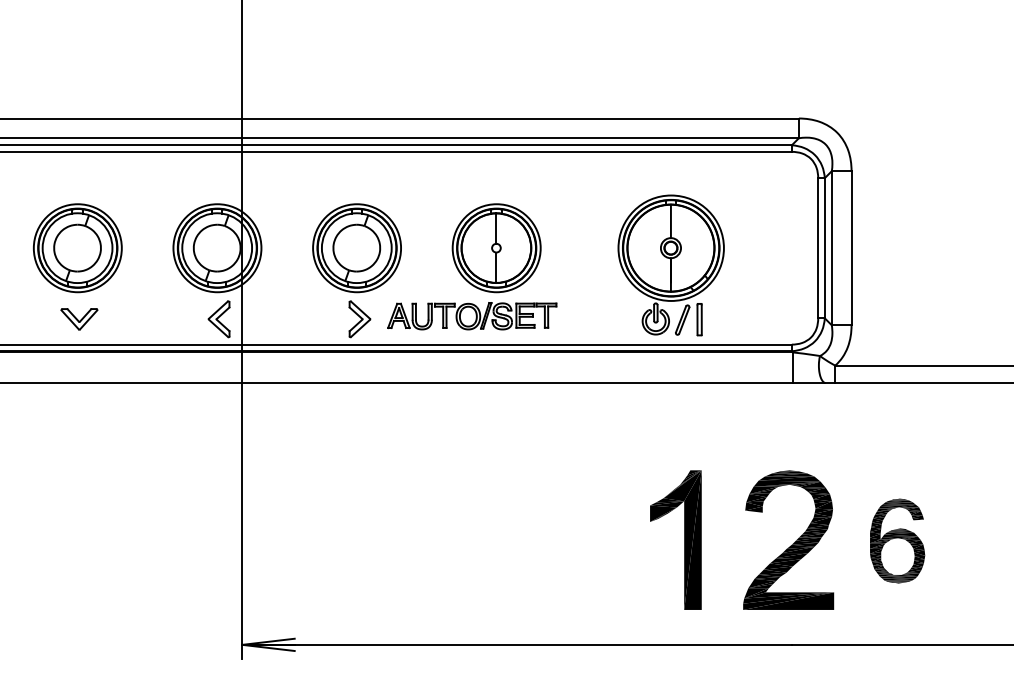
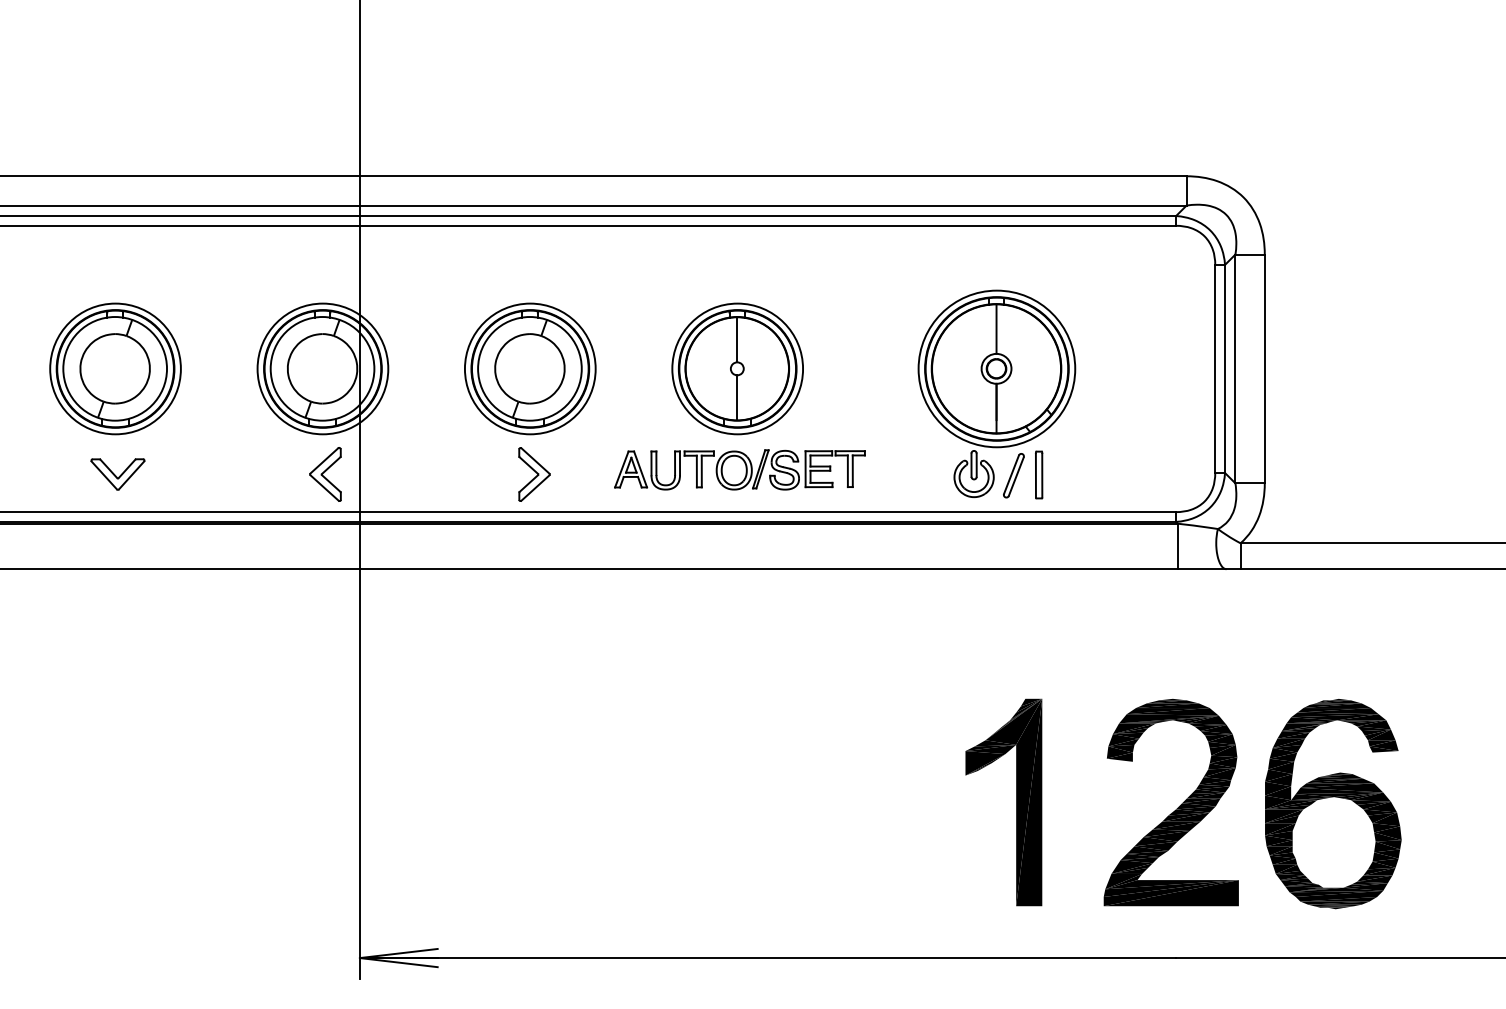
part: (472, 316) -> (740, 470), moved
part: (897, 540) -> (1333, 803), size x1.67

